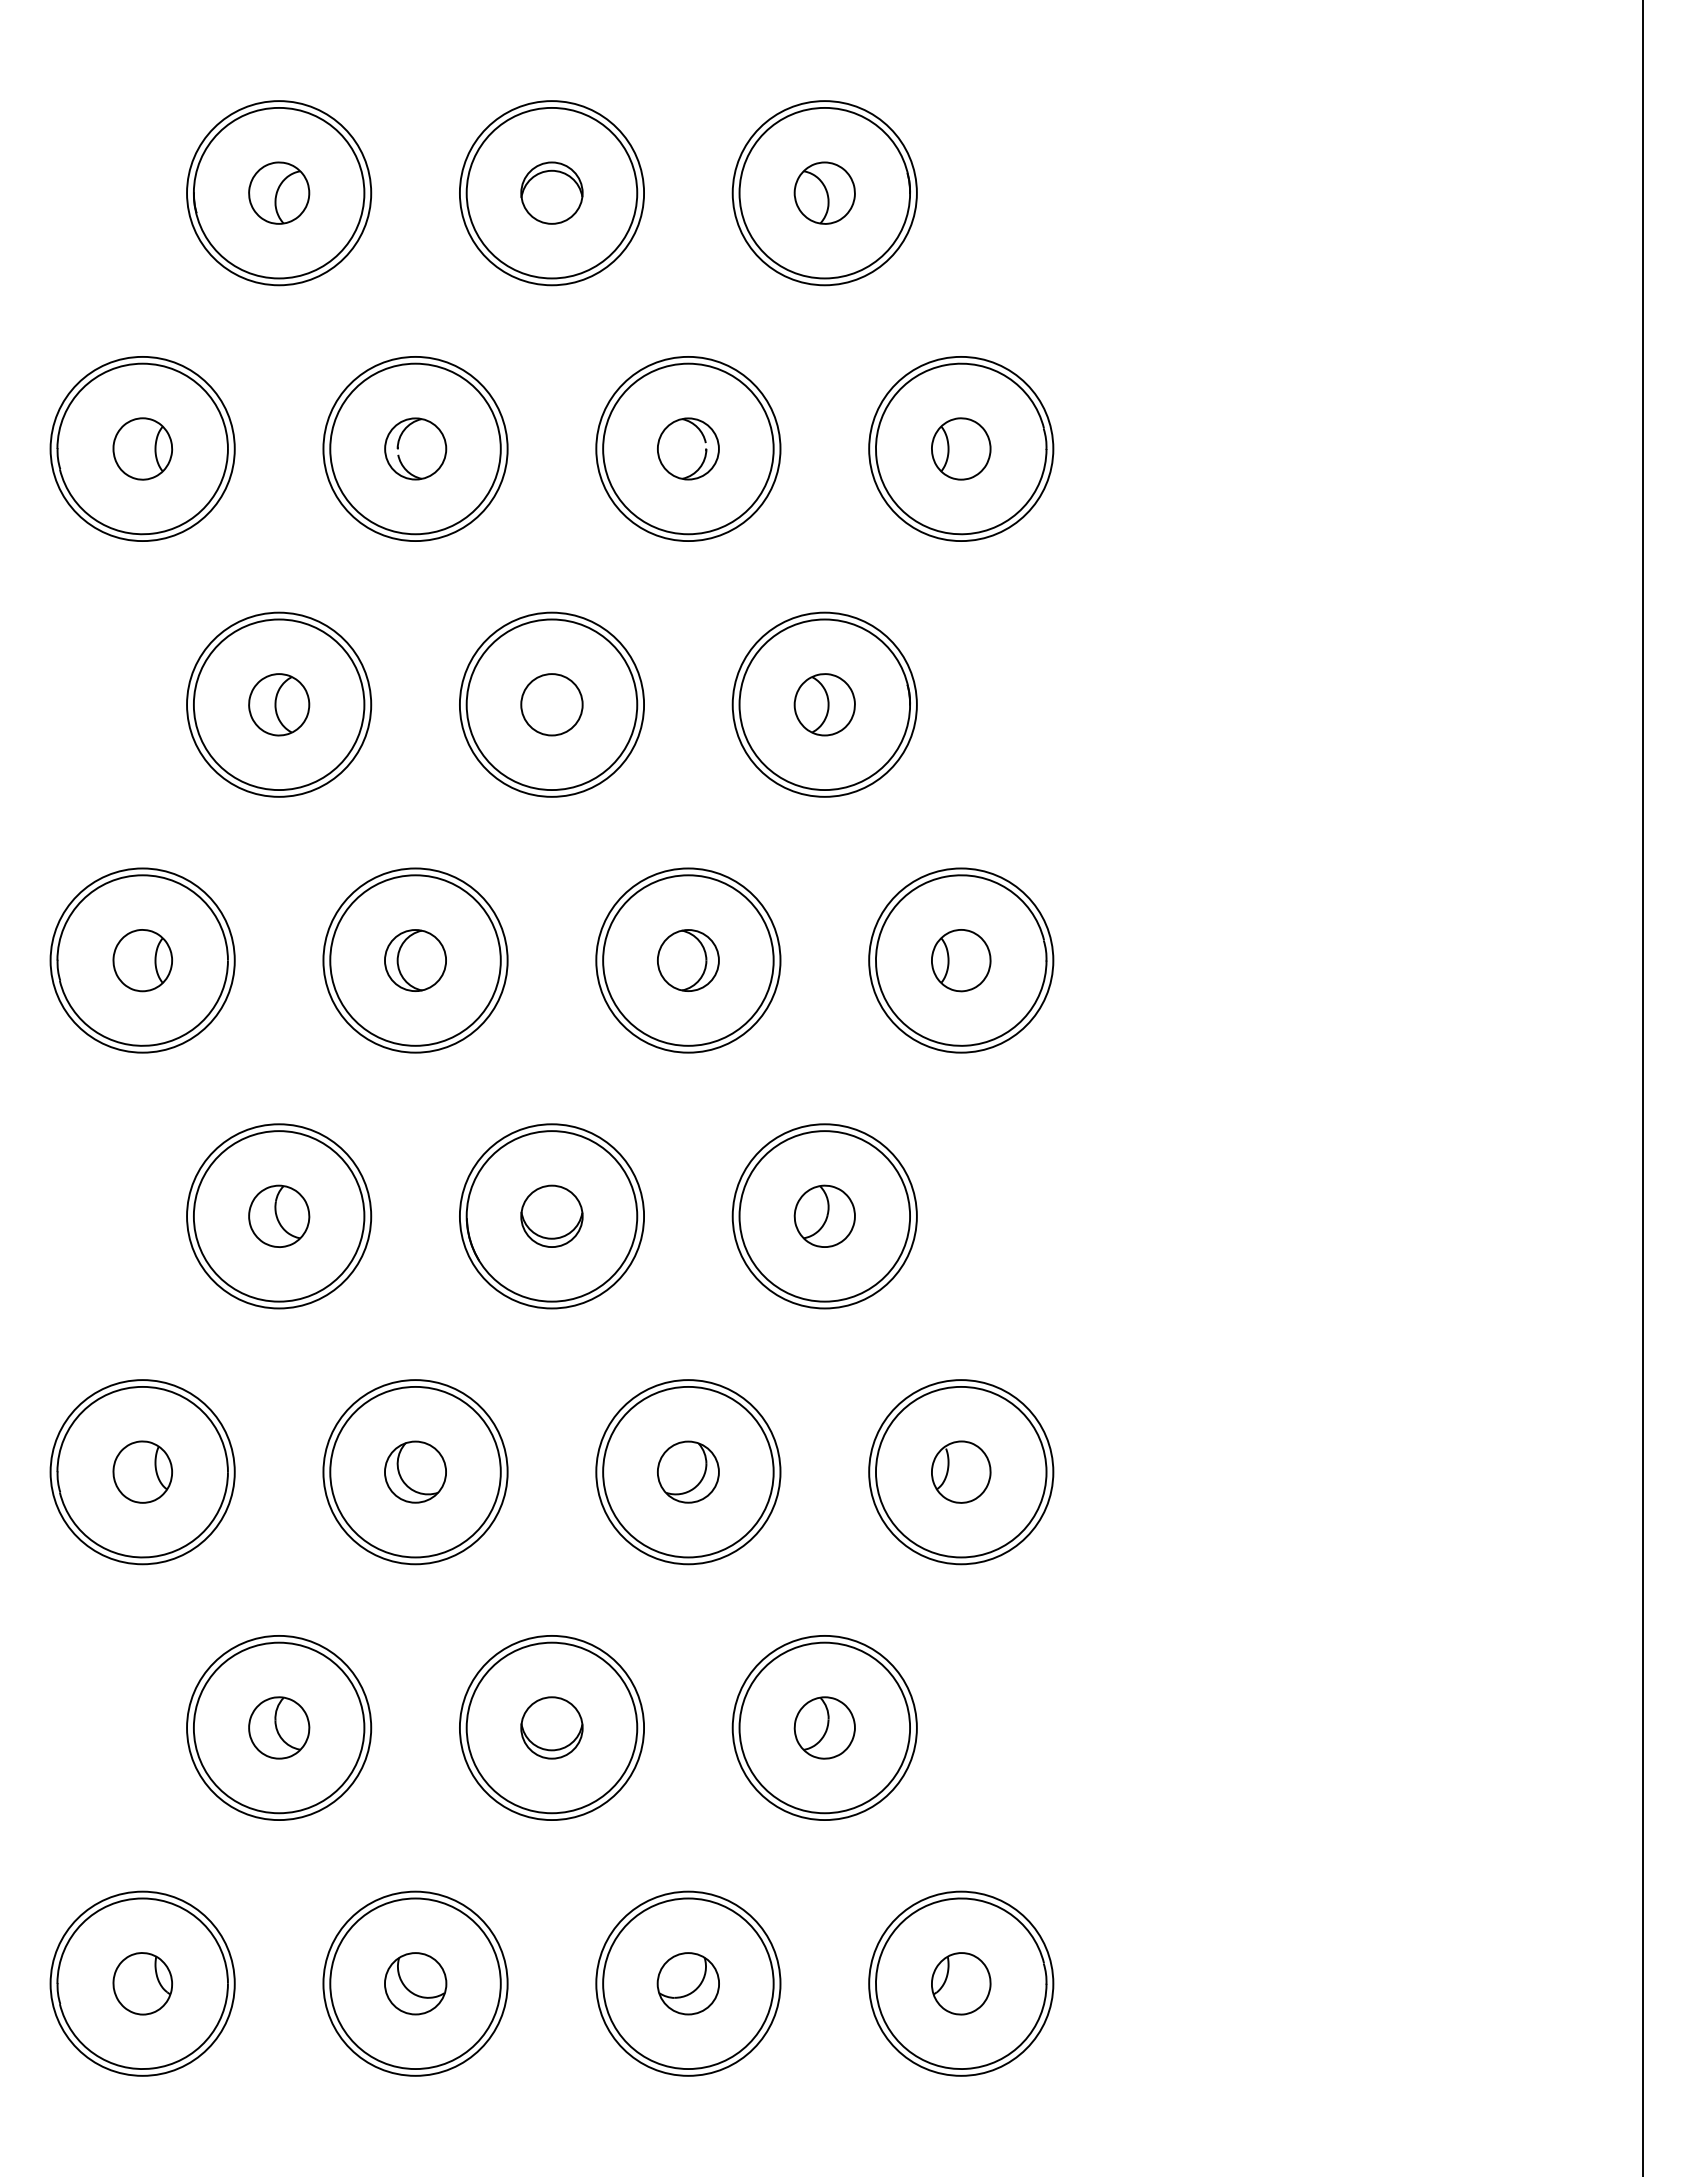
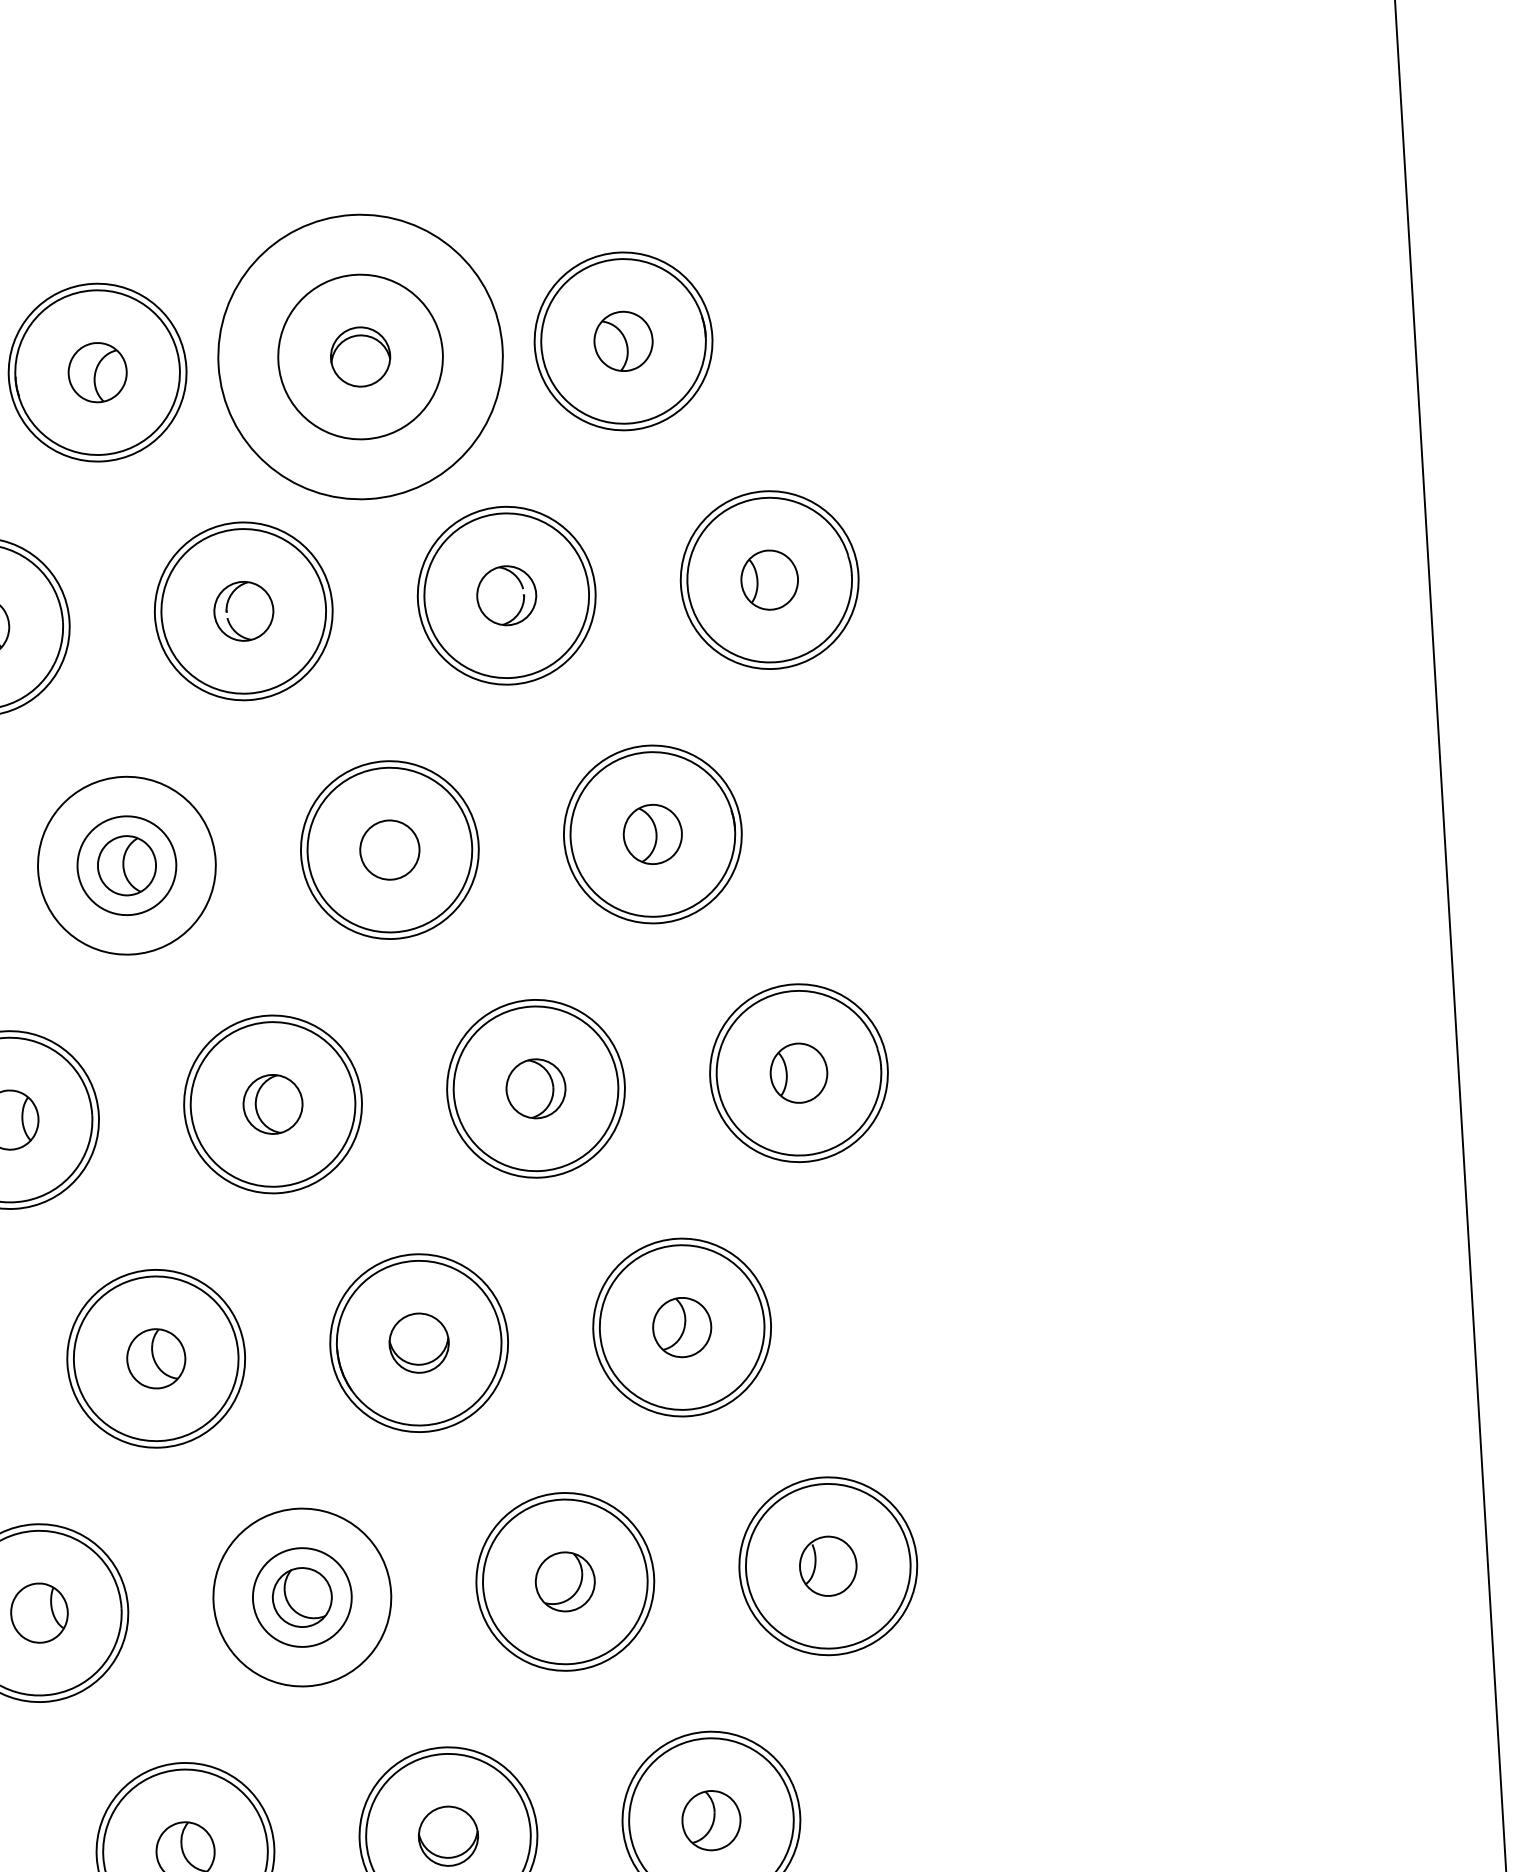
circle: (551, 193) -> (360, 357), size x1.6
circle: (278, 704) -> (126, 865), size x0.6
circle: (415, 1471) -> (302, 1596), size x0.6

